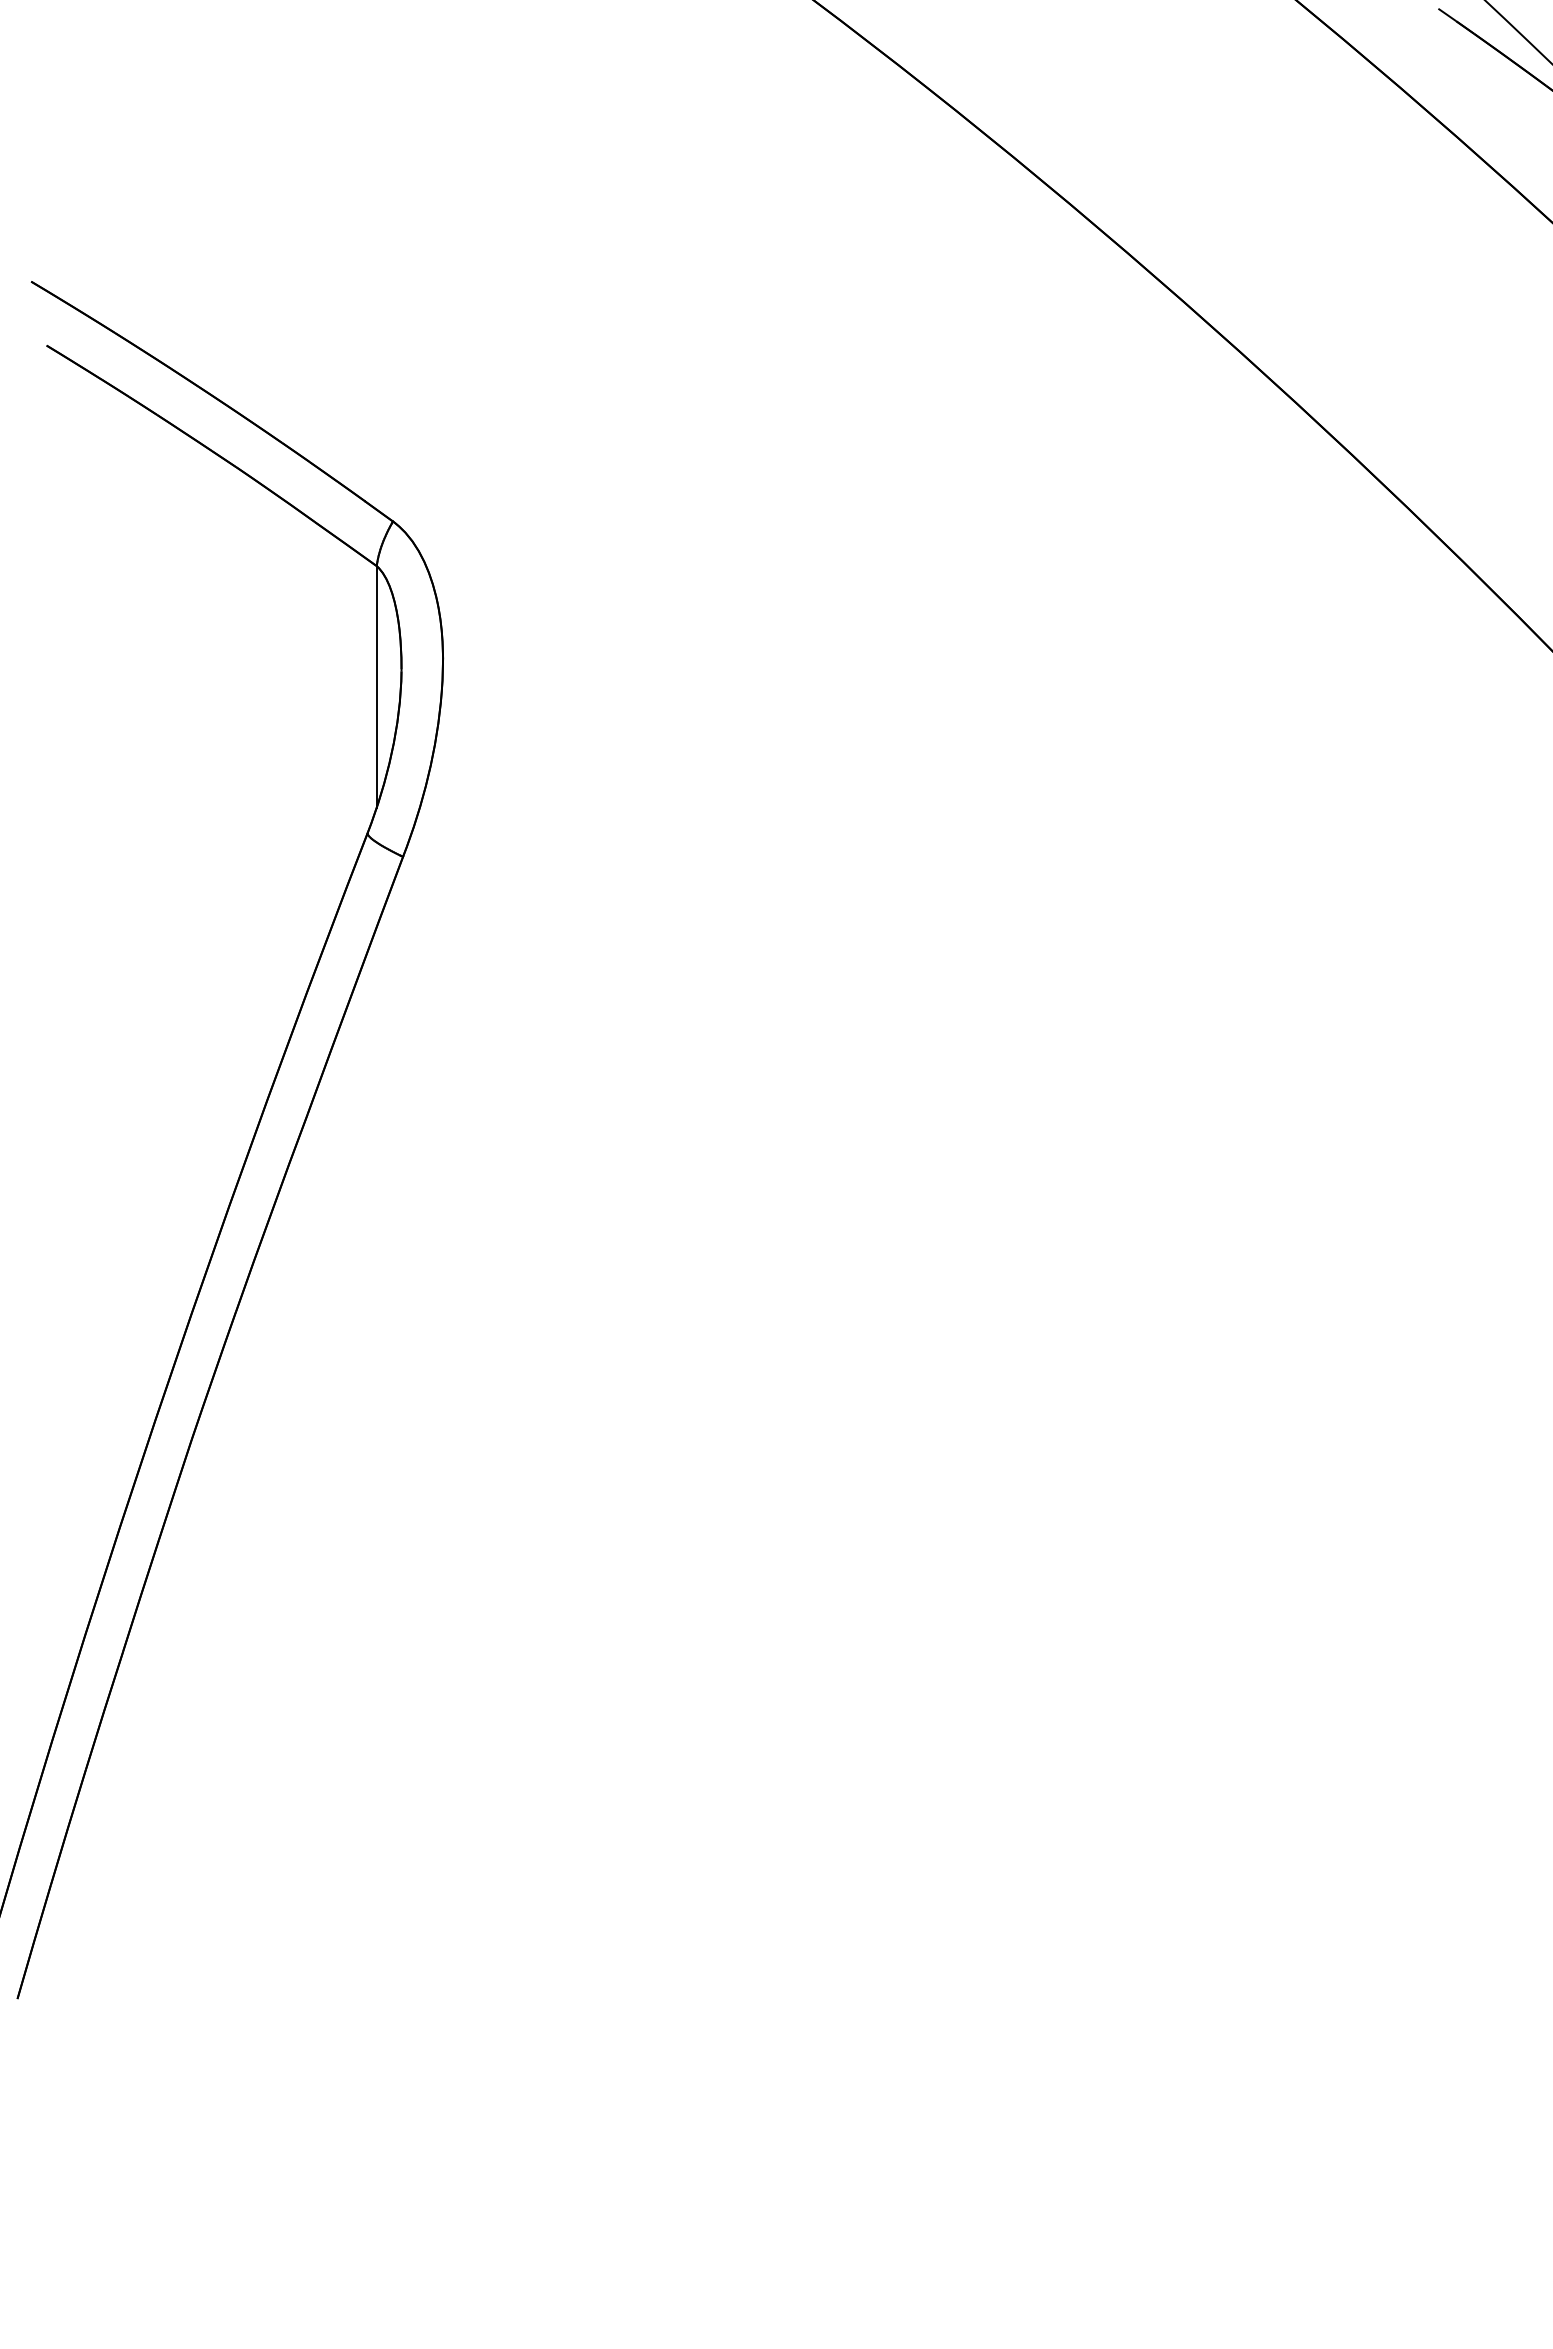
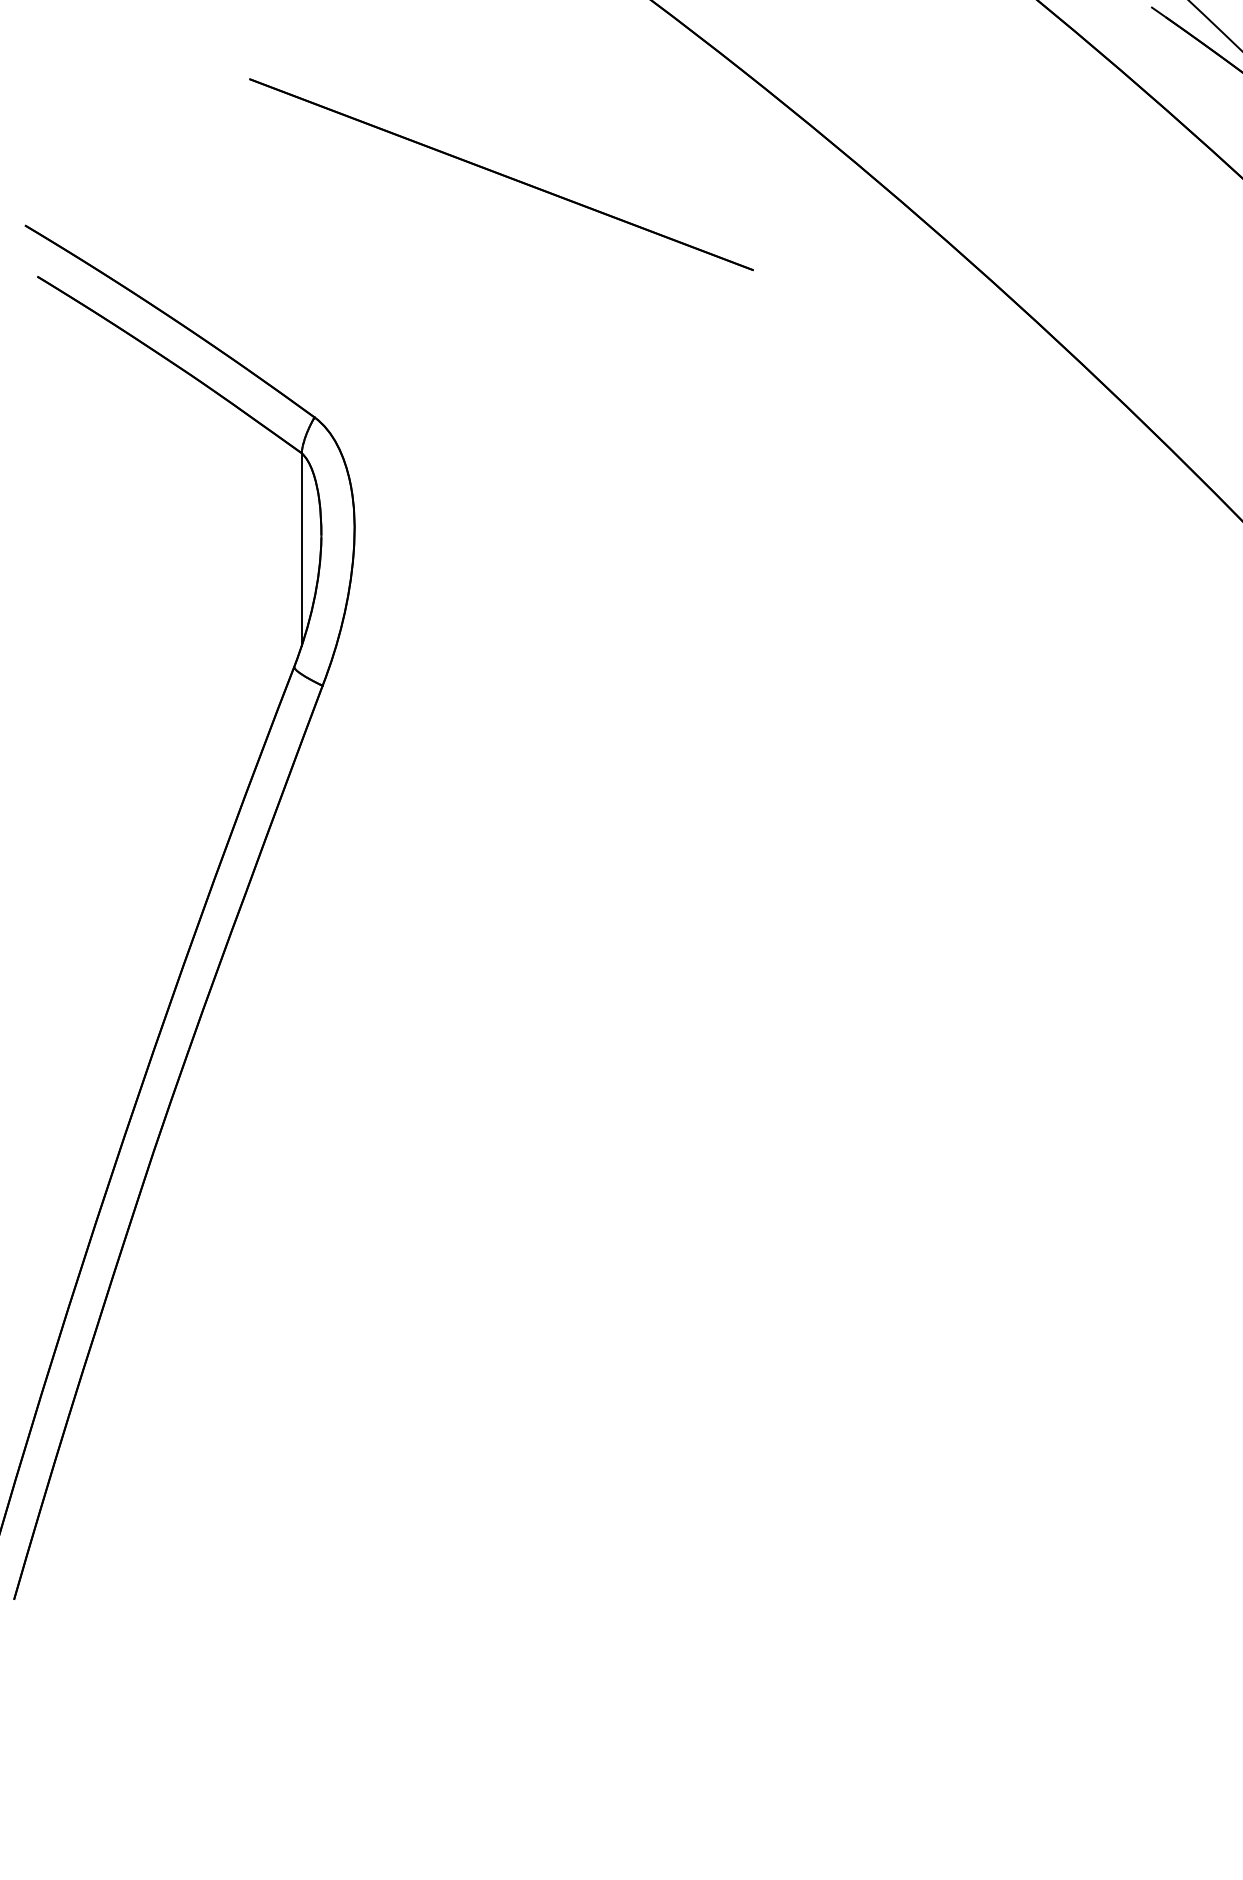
line: (626, 218) -> (501, 174), added

